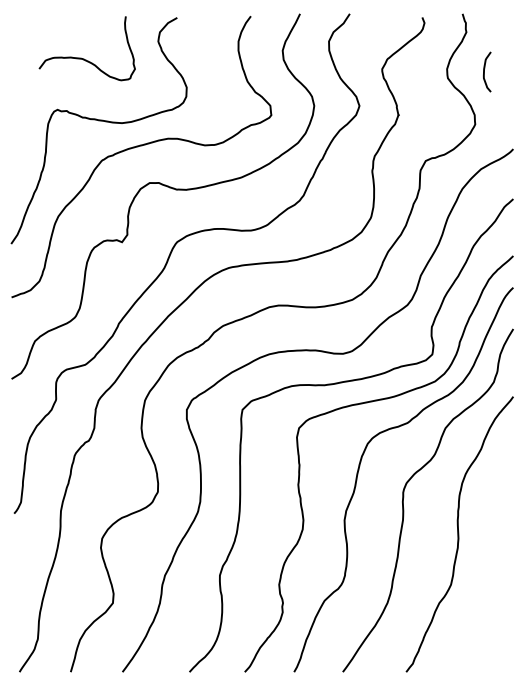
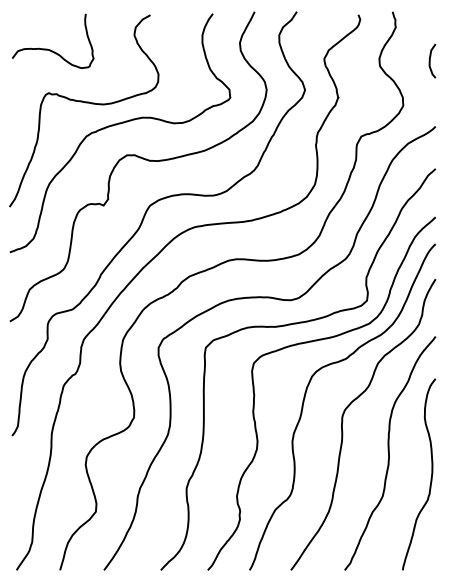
curve: (84, 58) -> (50, 49), moved
curve: (484, 72) -> (430, 61), moved
curve: (507, 562) -> (430, 477), added

